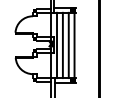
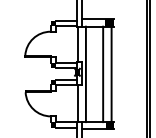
line: (62, 45) -> (93, 74), removed

